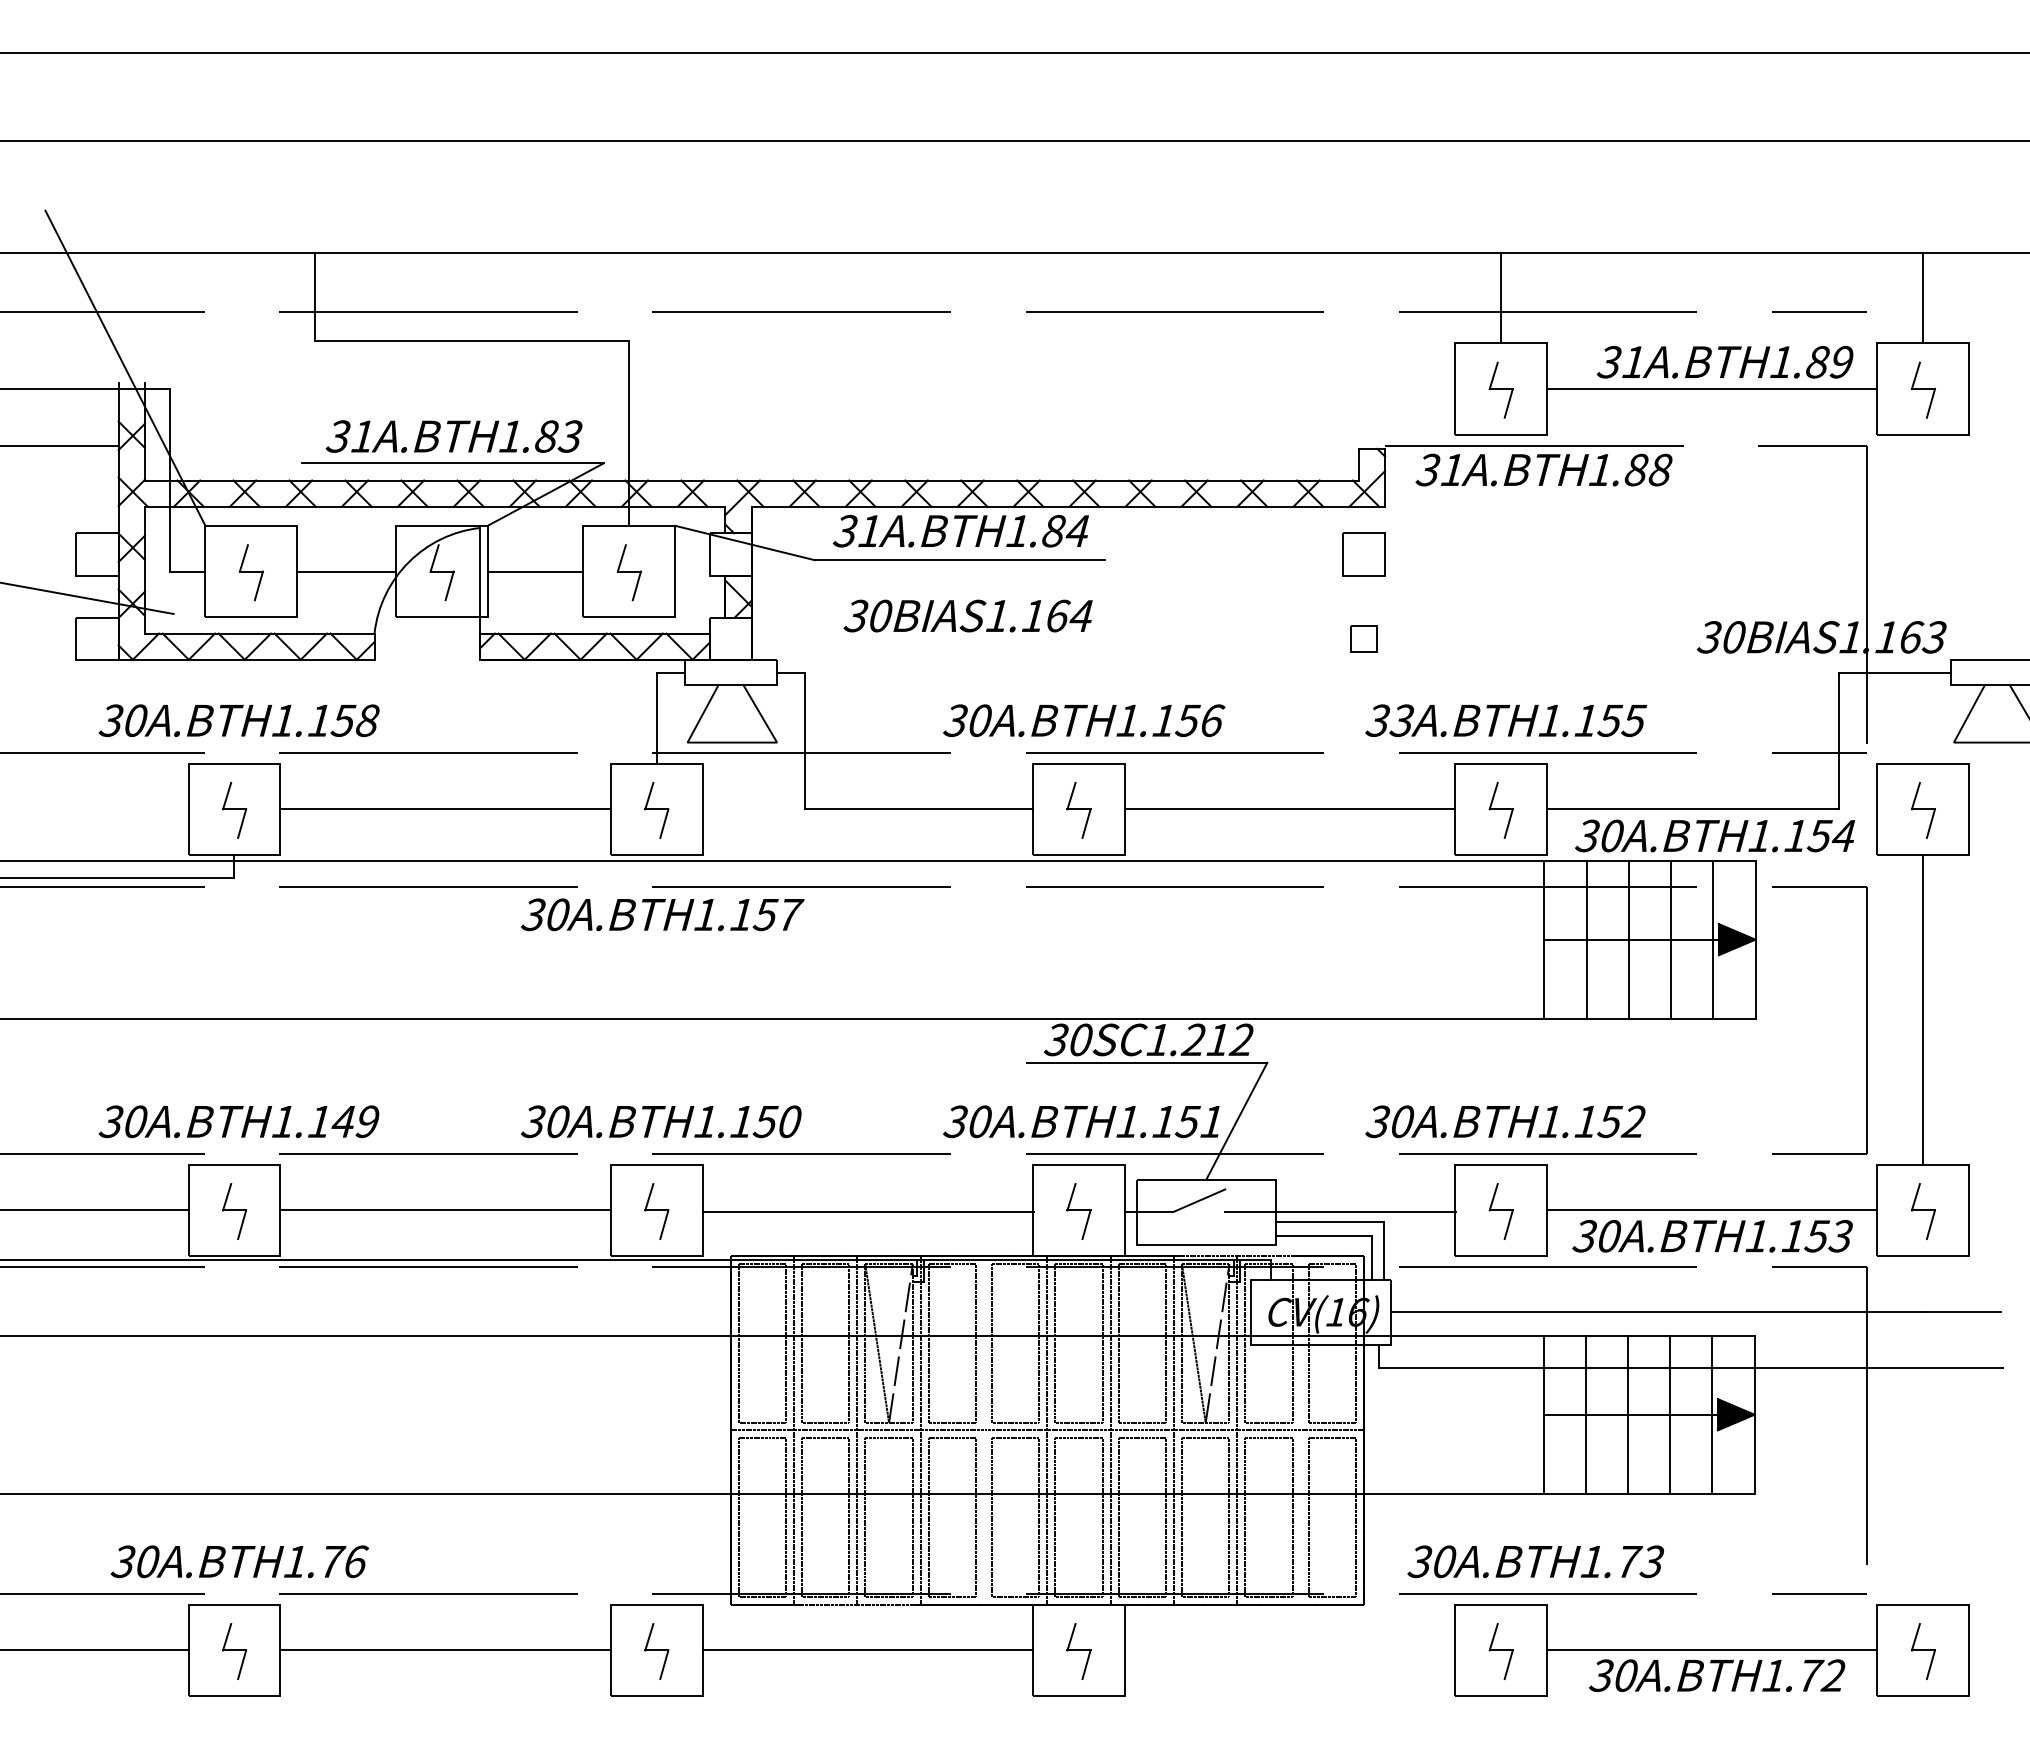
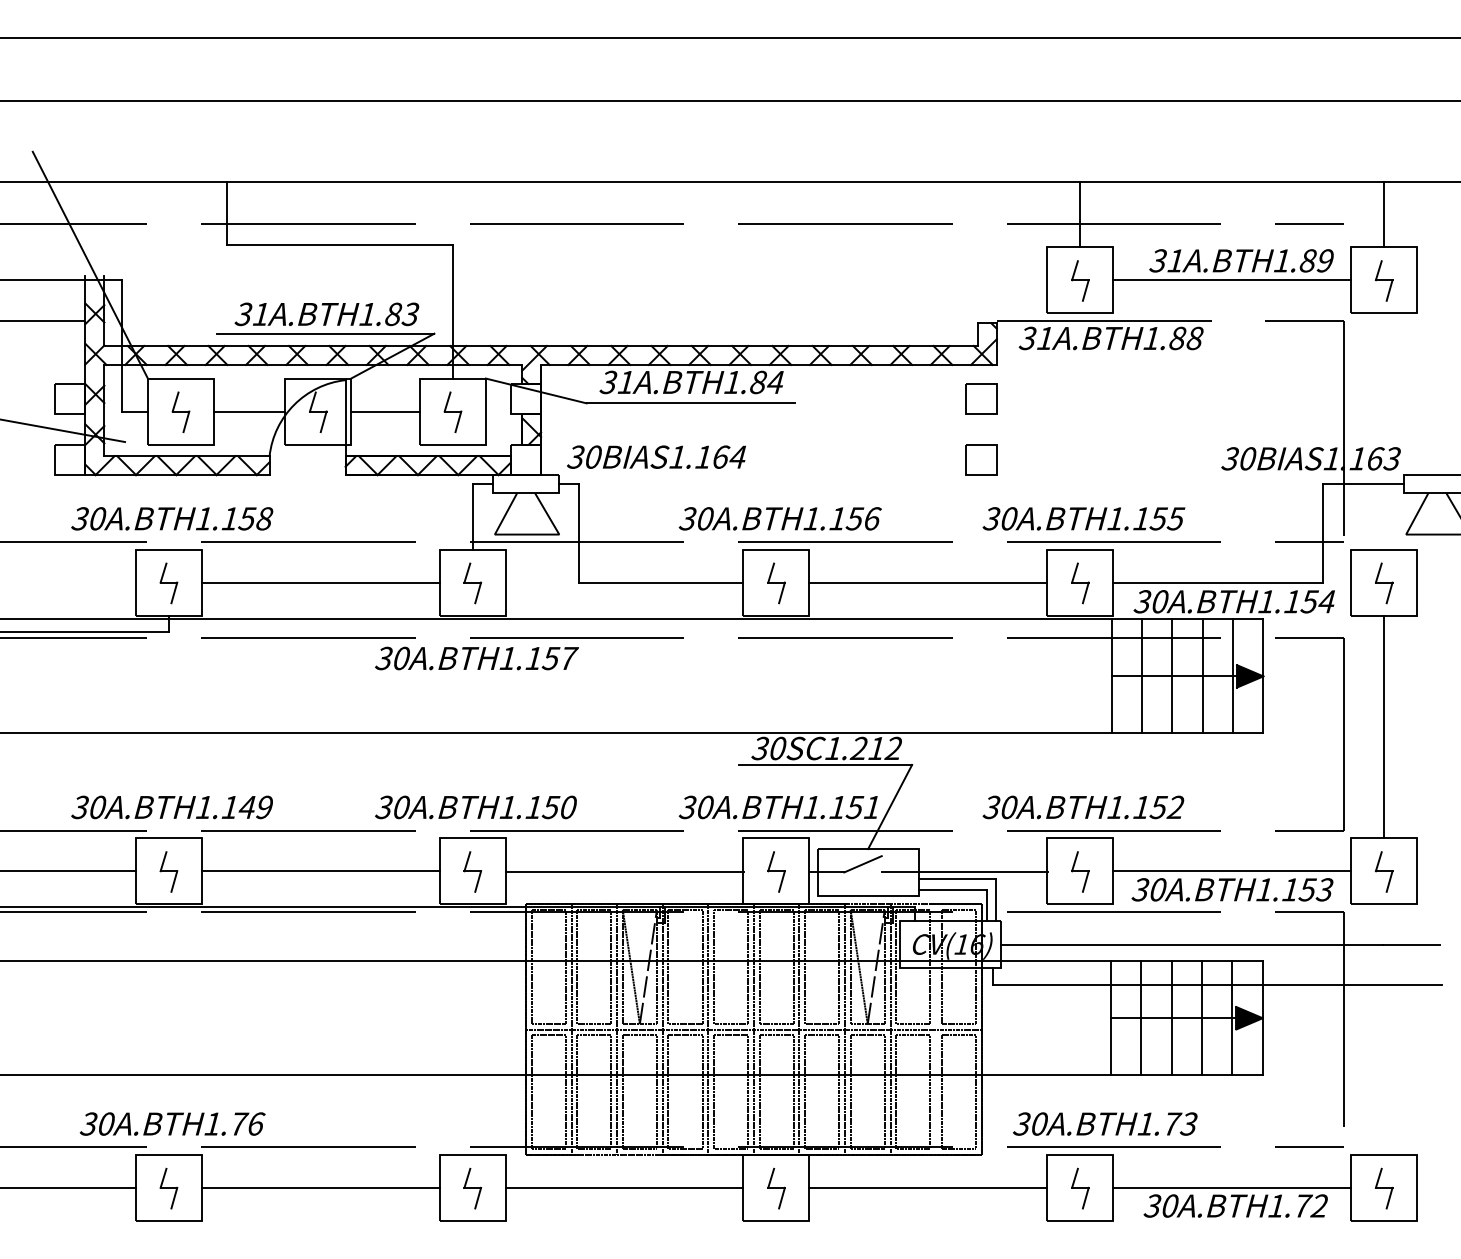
text: (967, 615) -> (656, 456), moved
part: (1363, 638) -> (981, 459), size x1.67
text: (1401, 720) -> (1008, 518), 33 -> 30
line: (984, 1430) -> (708, 1029), added
line: (1289, 1650) -> (928, 1187), added

